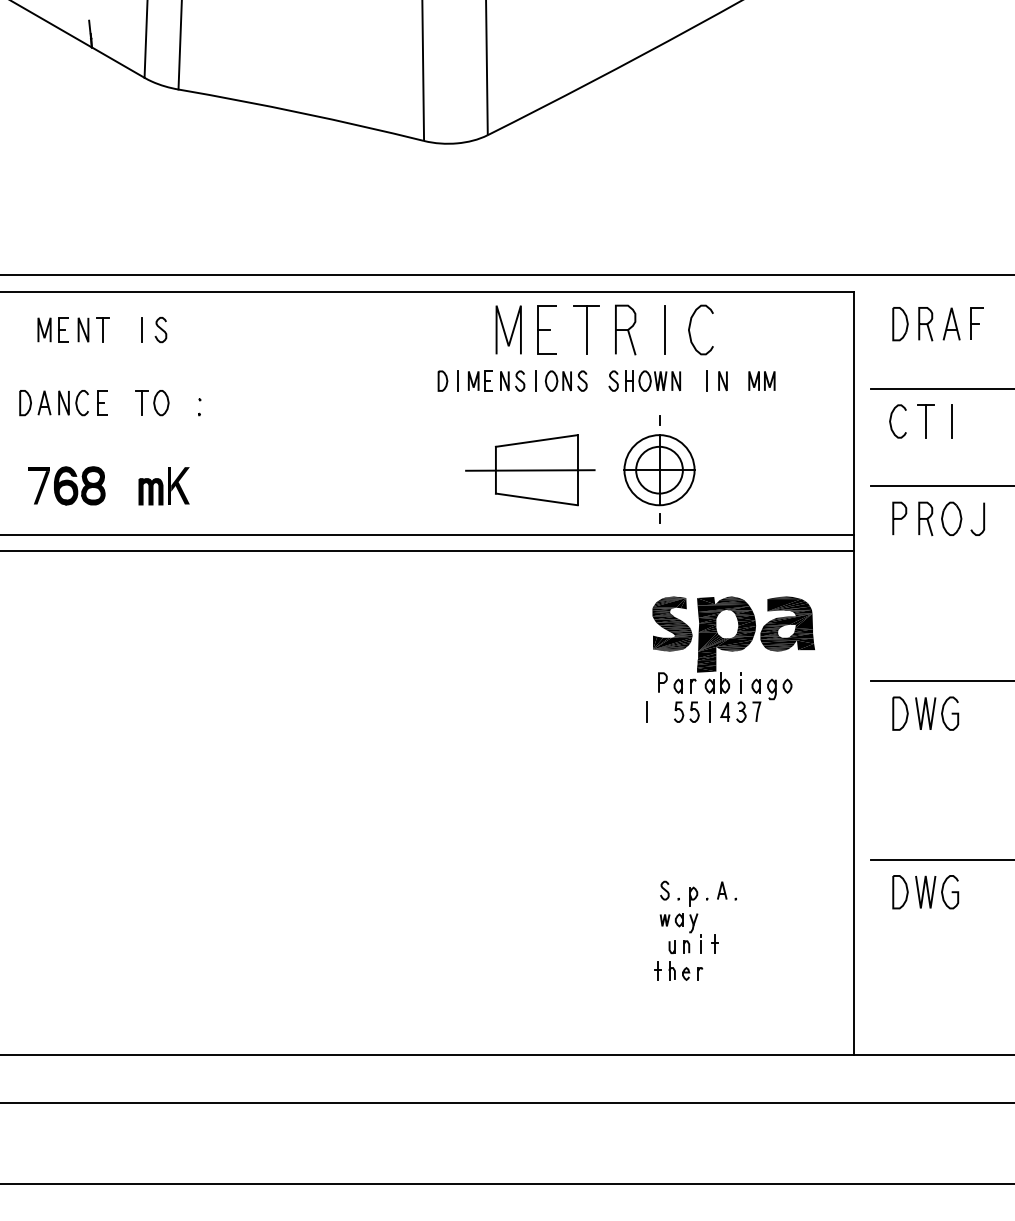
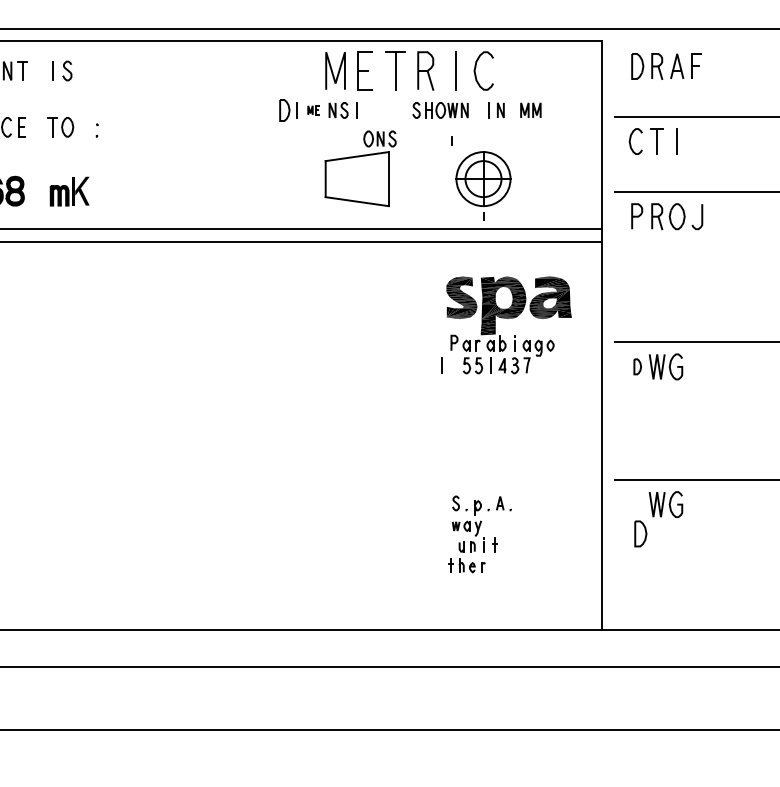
part: (442, 380) -> (284, 109), size x1.4
part: (479, 380) -> (313, 109), size x0.6
part: (565, 380) -> (379, 138), moved
line: (530, 470) -> (352, 179), removed
part: (659, 478) -> (483, 185), moved
part: (900, 713) -> (637, 366), size x0.6
part: (900, 892) -> (640, 534), moved

